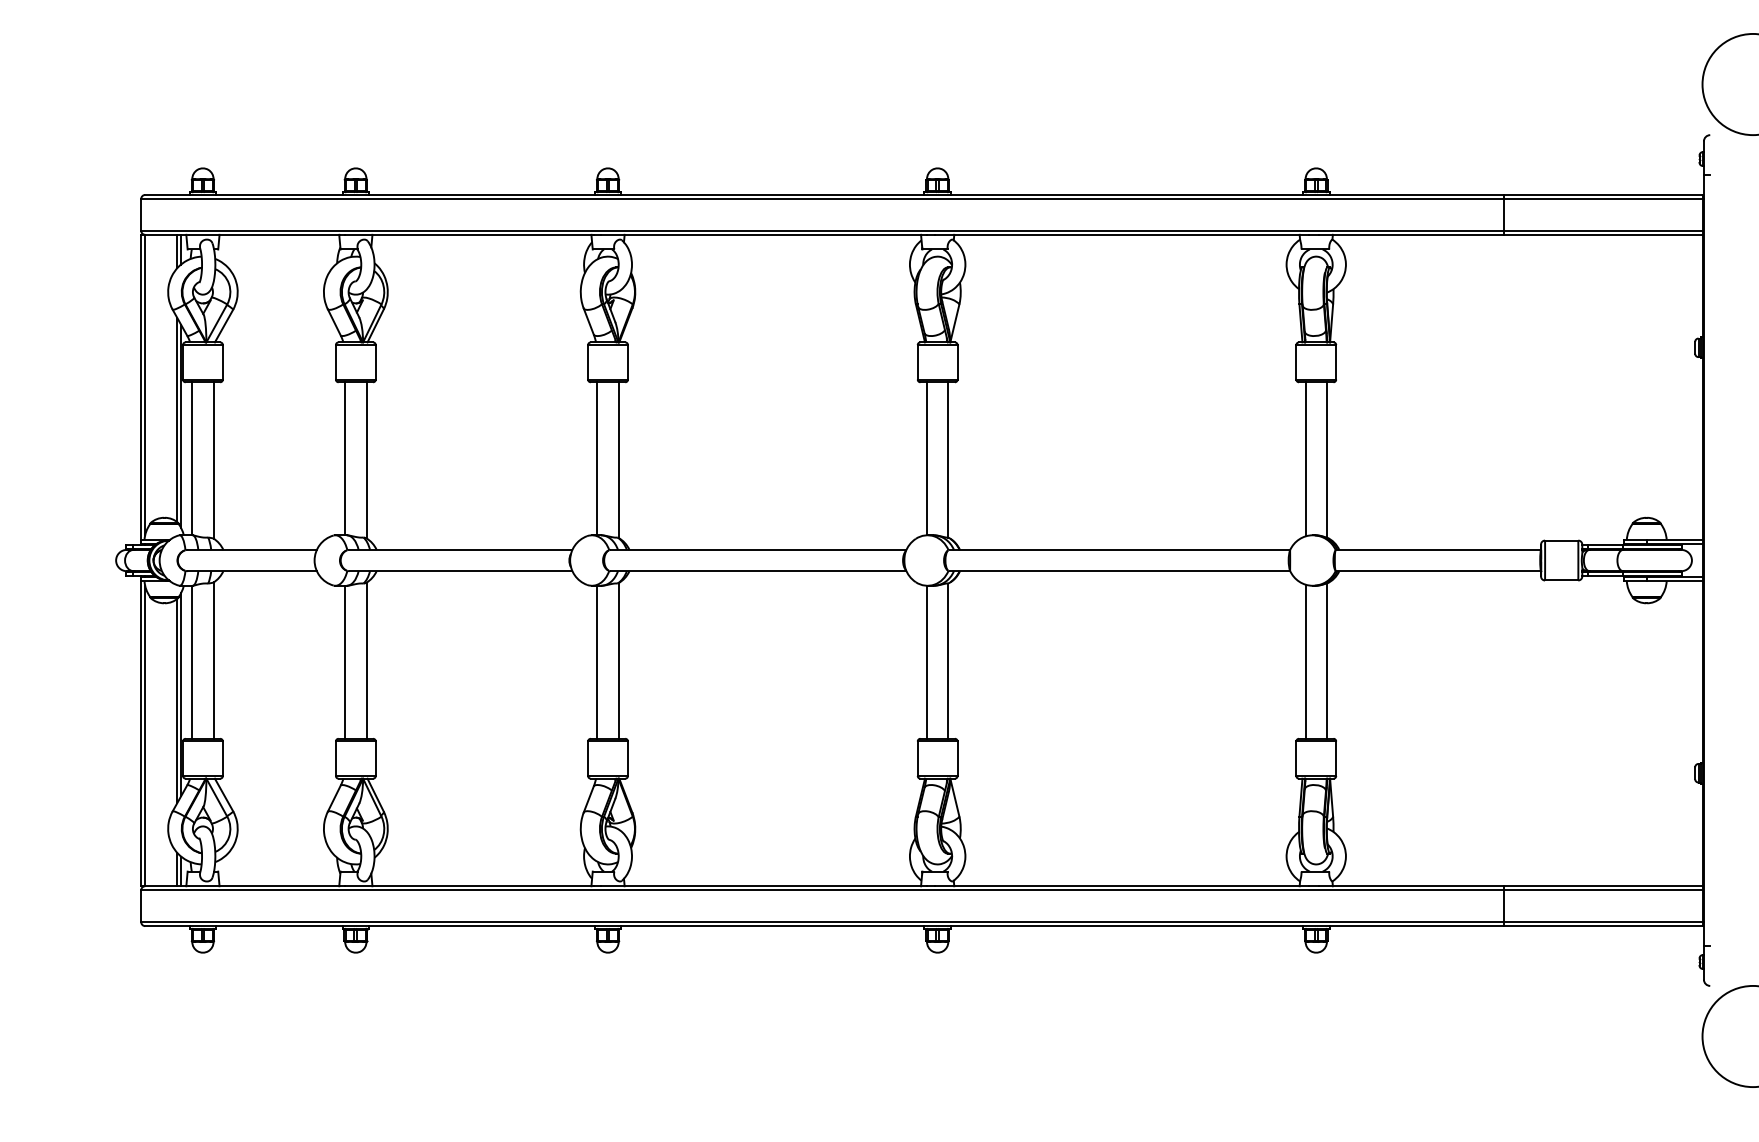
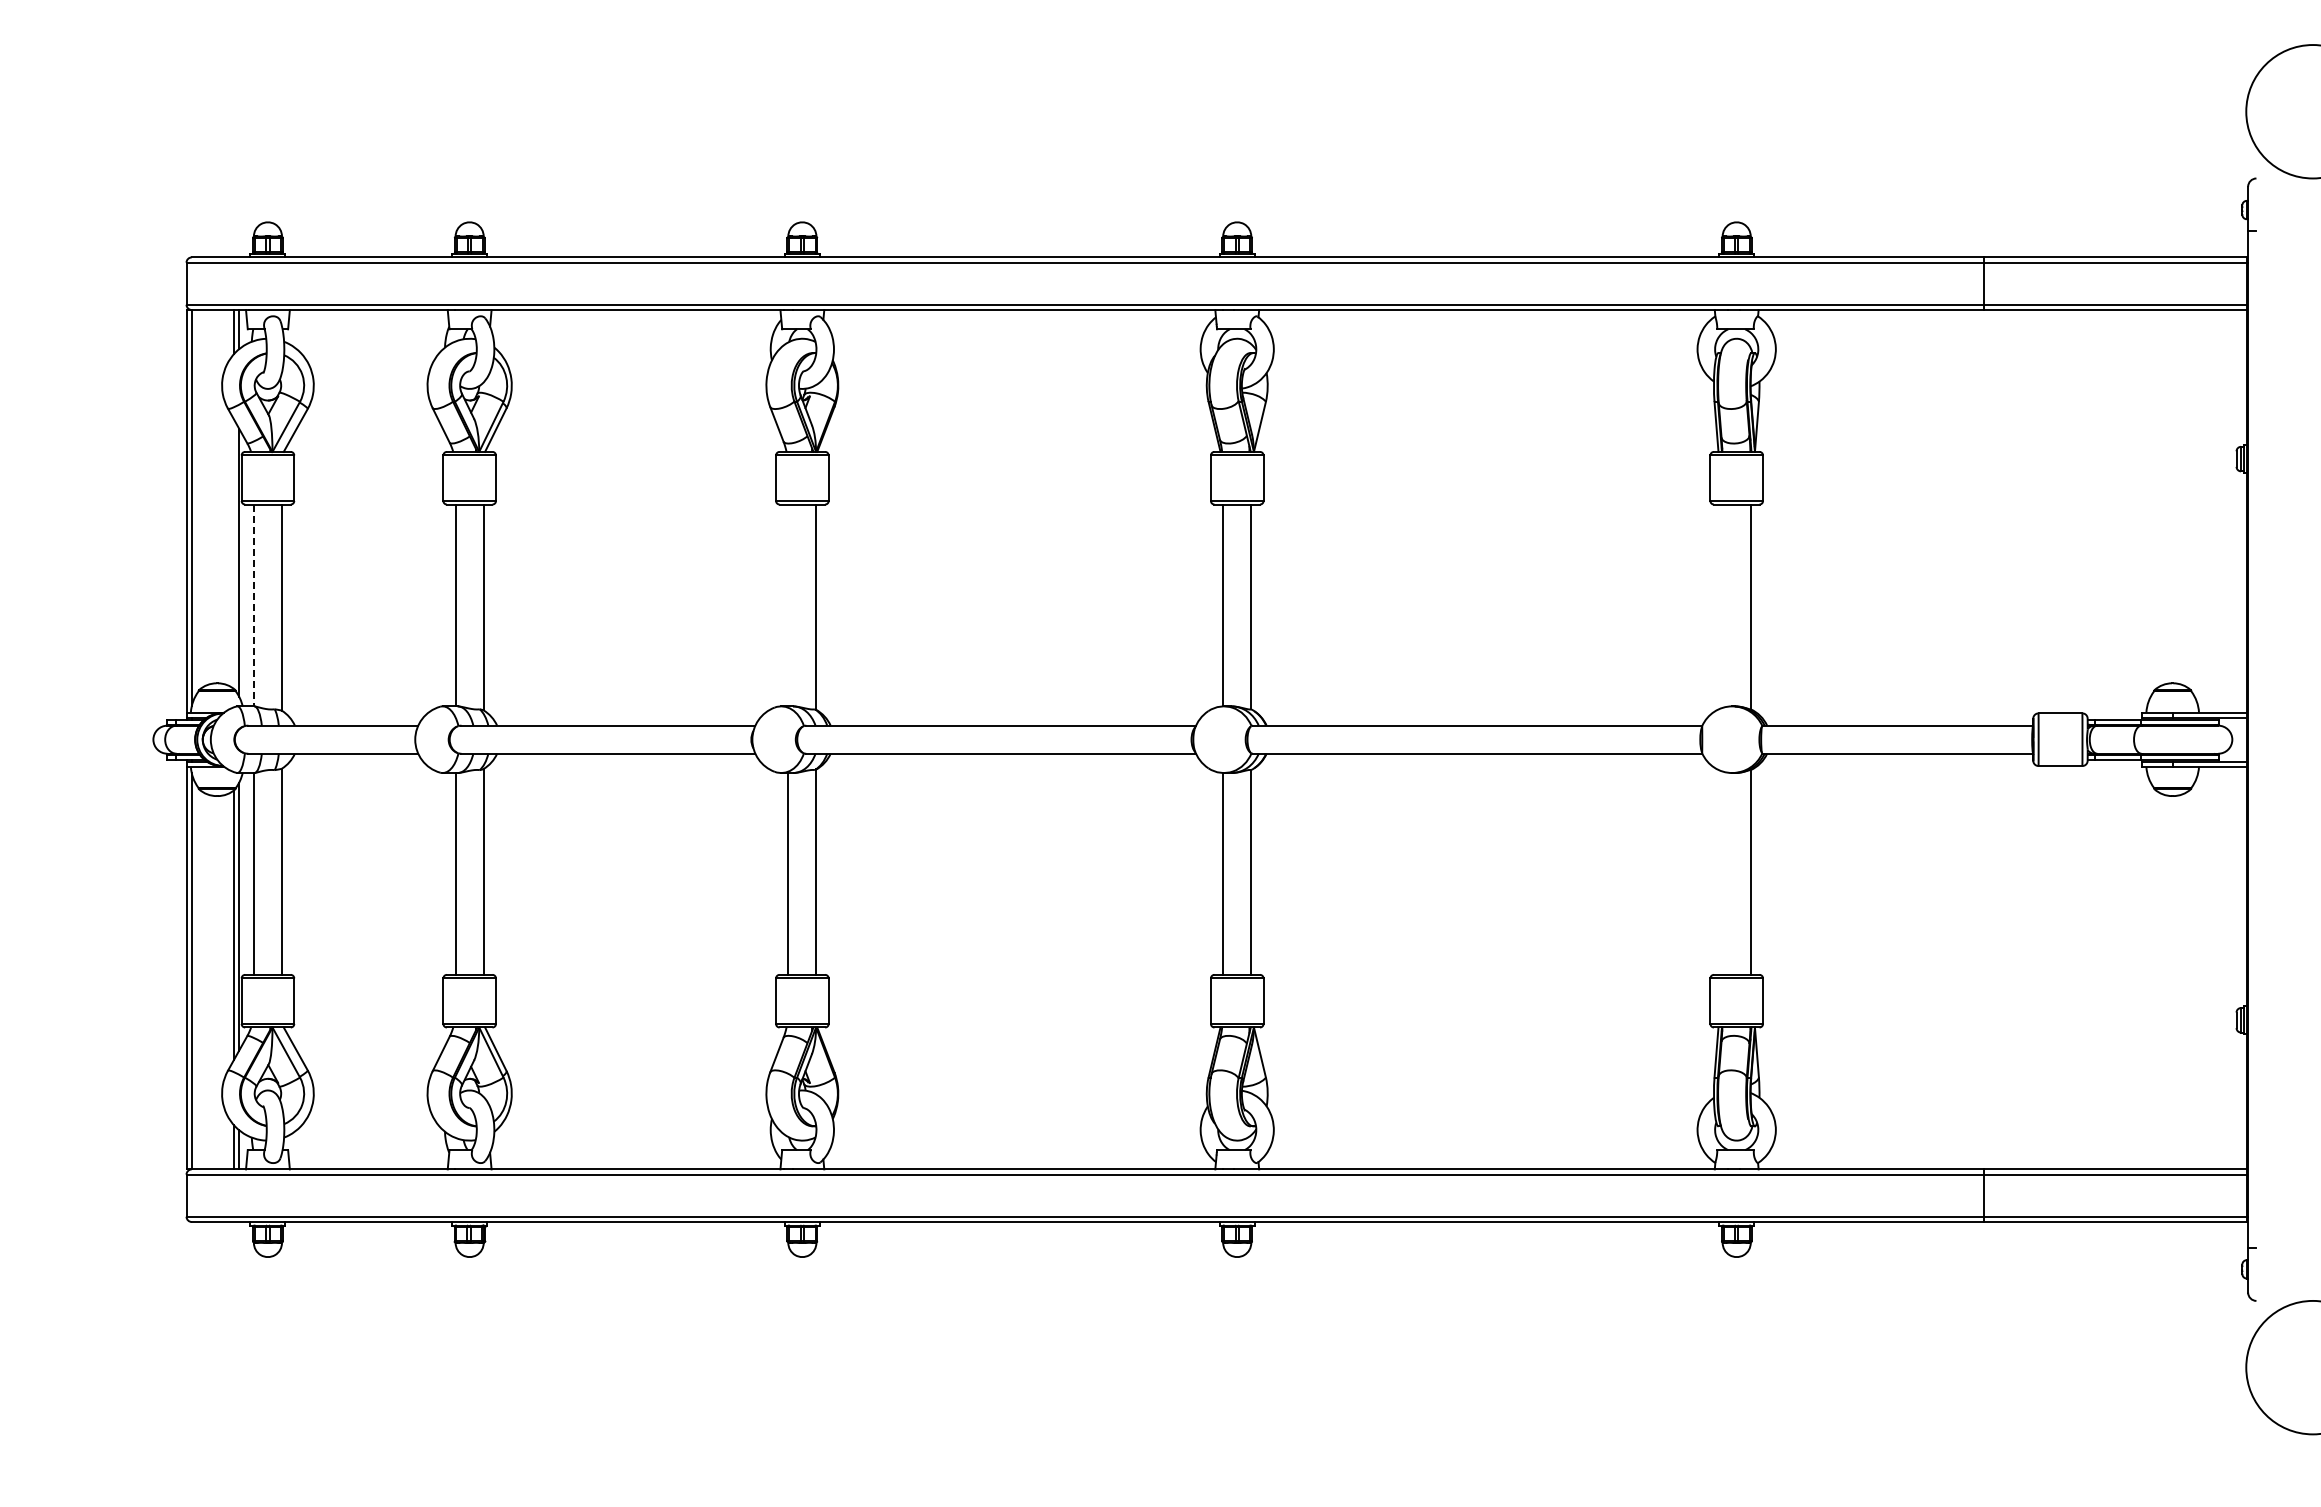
line: (176, 419) -> (233, 553), removed
line: (191, 458) -> (253, 605), solid -> dashed
line: (597, 458) -> (788, 605), removed
line: (1305, 458) -> (1722, 605), removed
line: (1305, 661) -> (1722, 872), removed

